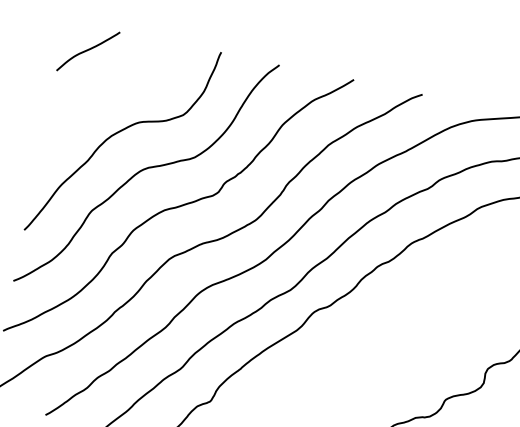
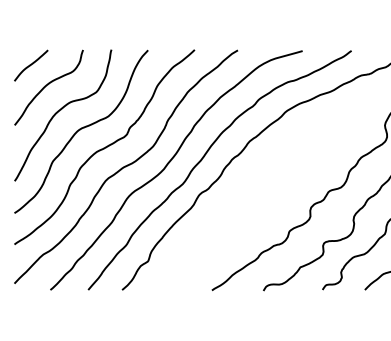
curve: (109, 88) -> (48, 85), added

